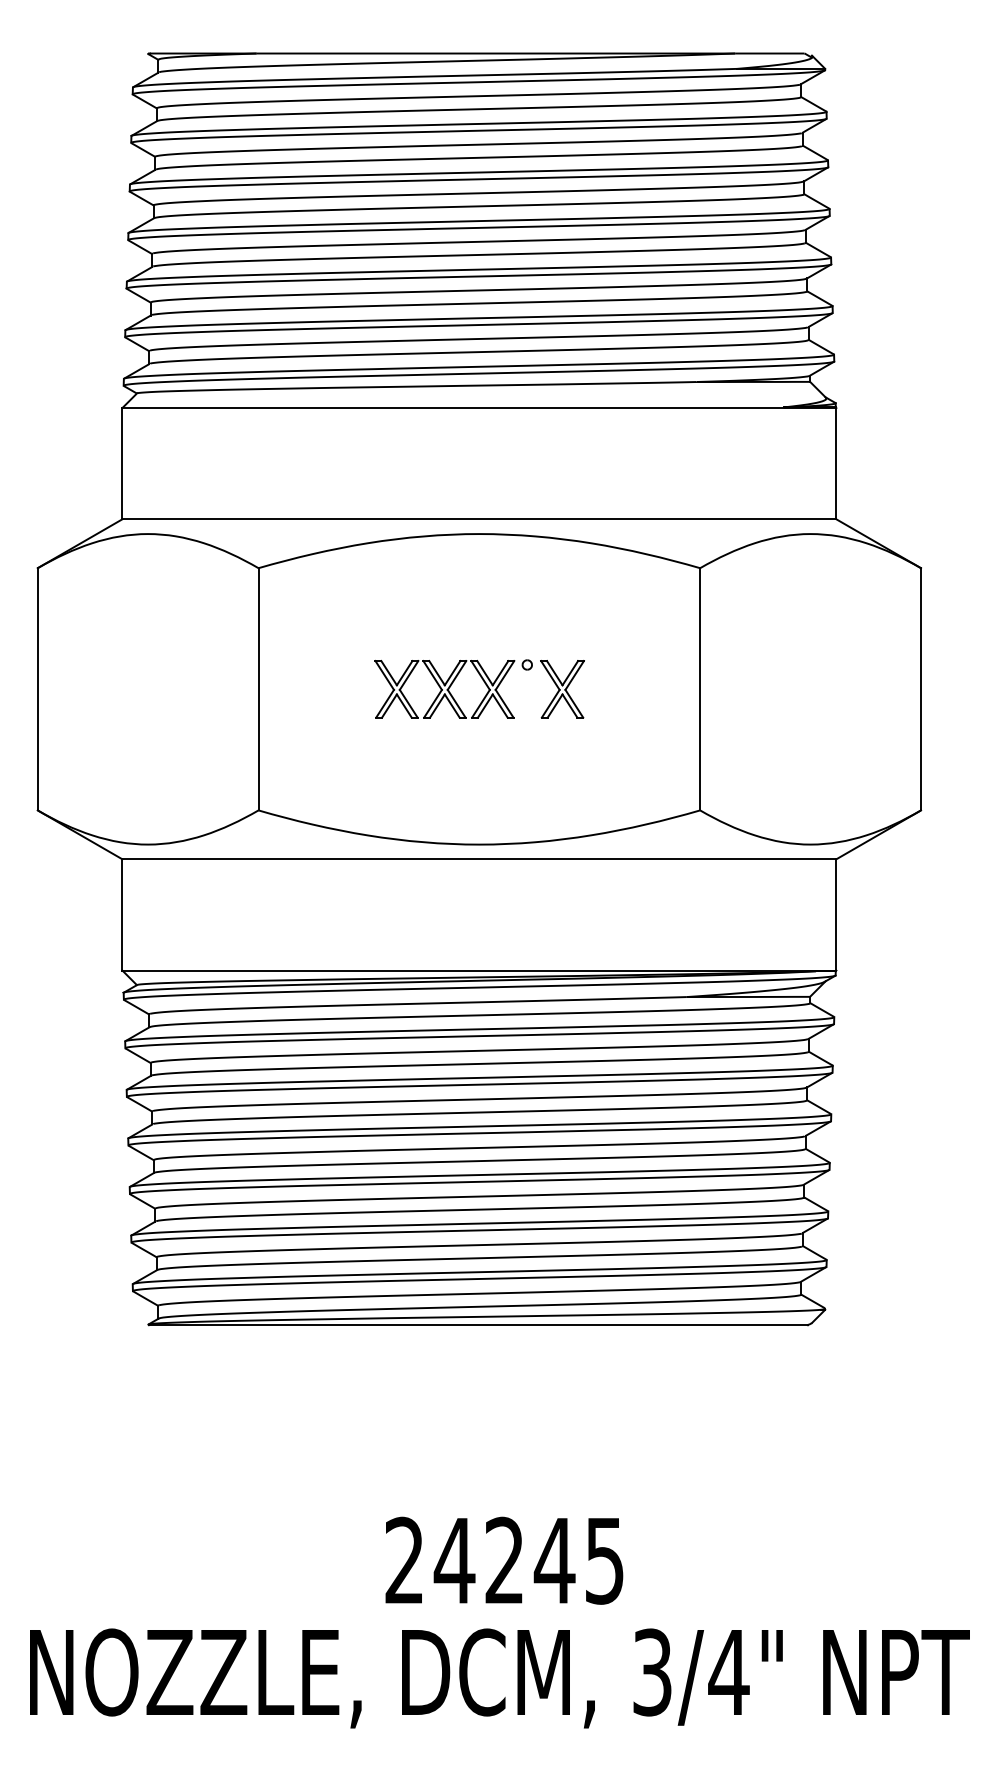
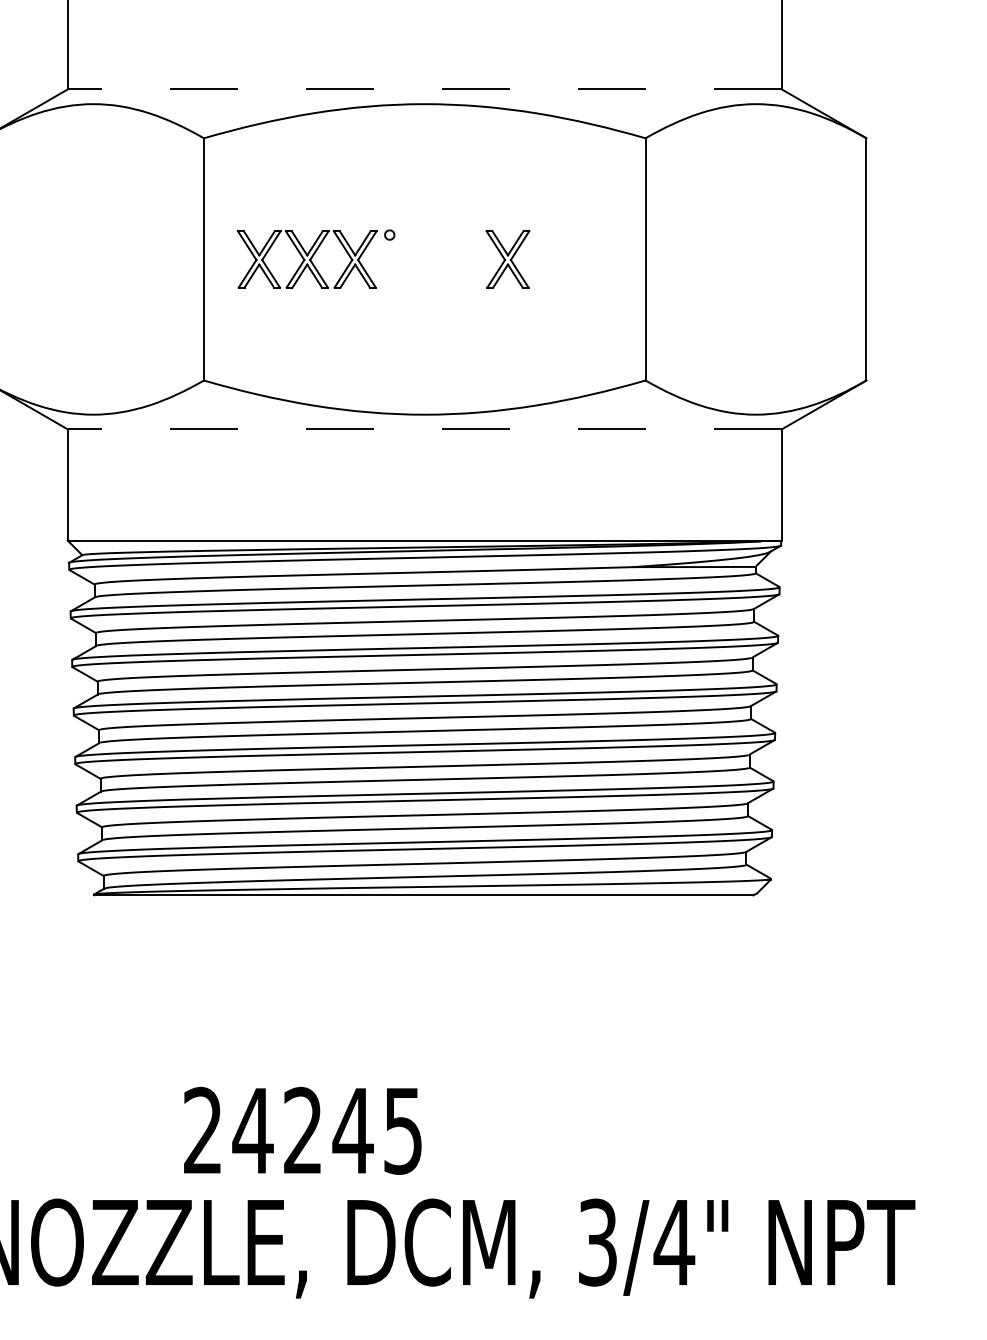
line: (479, 519) -> (424, 89), solid -> dashed
part: (453, 688) -> (315, 258), moved
line: (479, 859) -> (424, 429), solid -> dashed
text: (504, 1560) -> (302, 1130), moved

